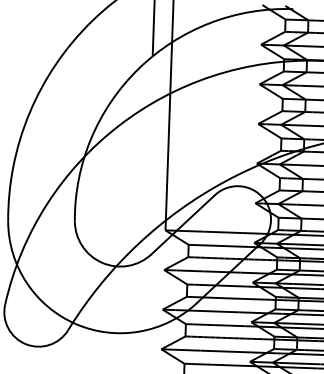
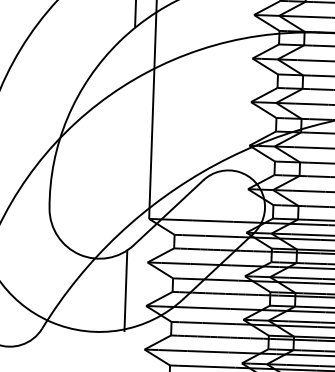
line: (144, 295) -> (126, 290), added

